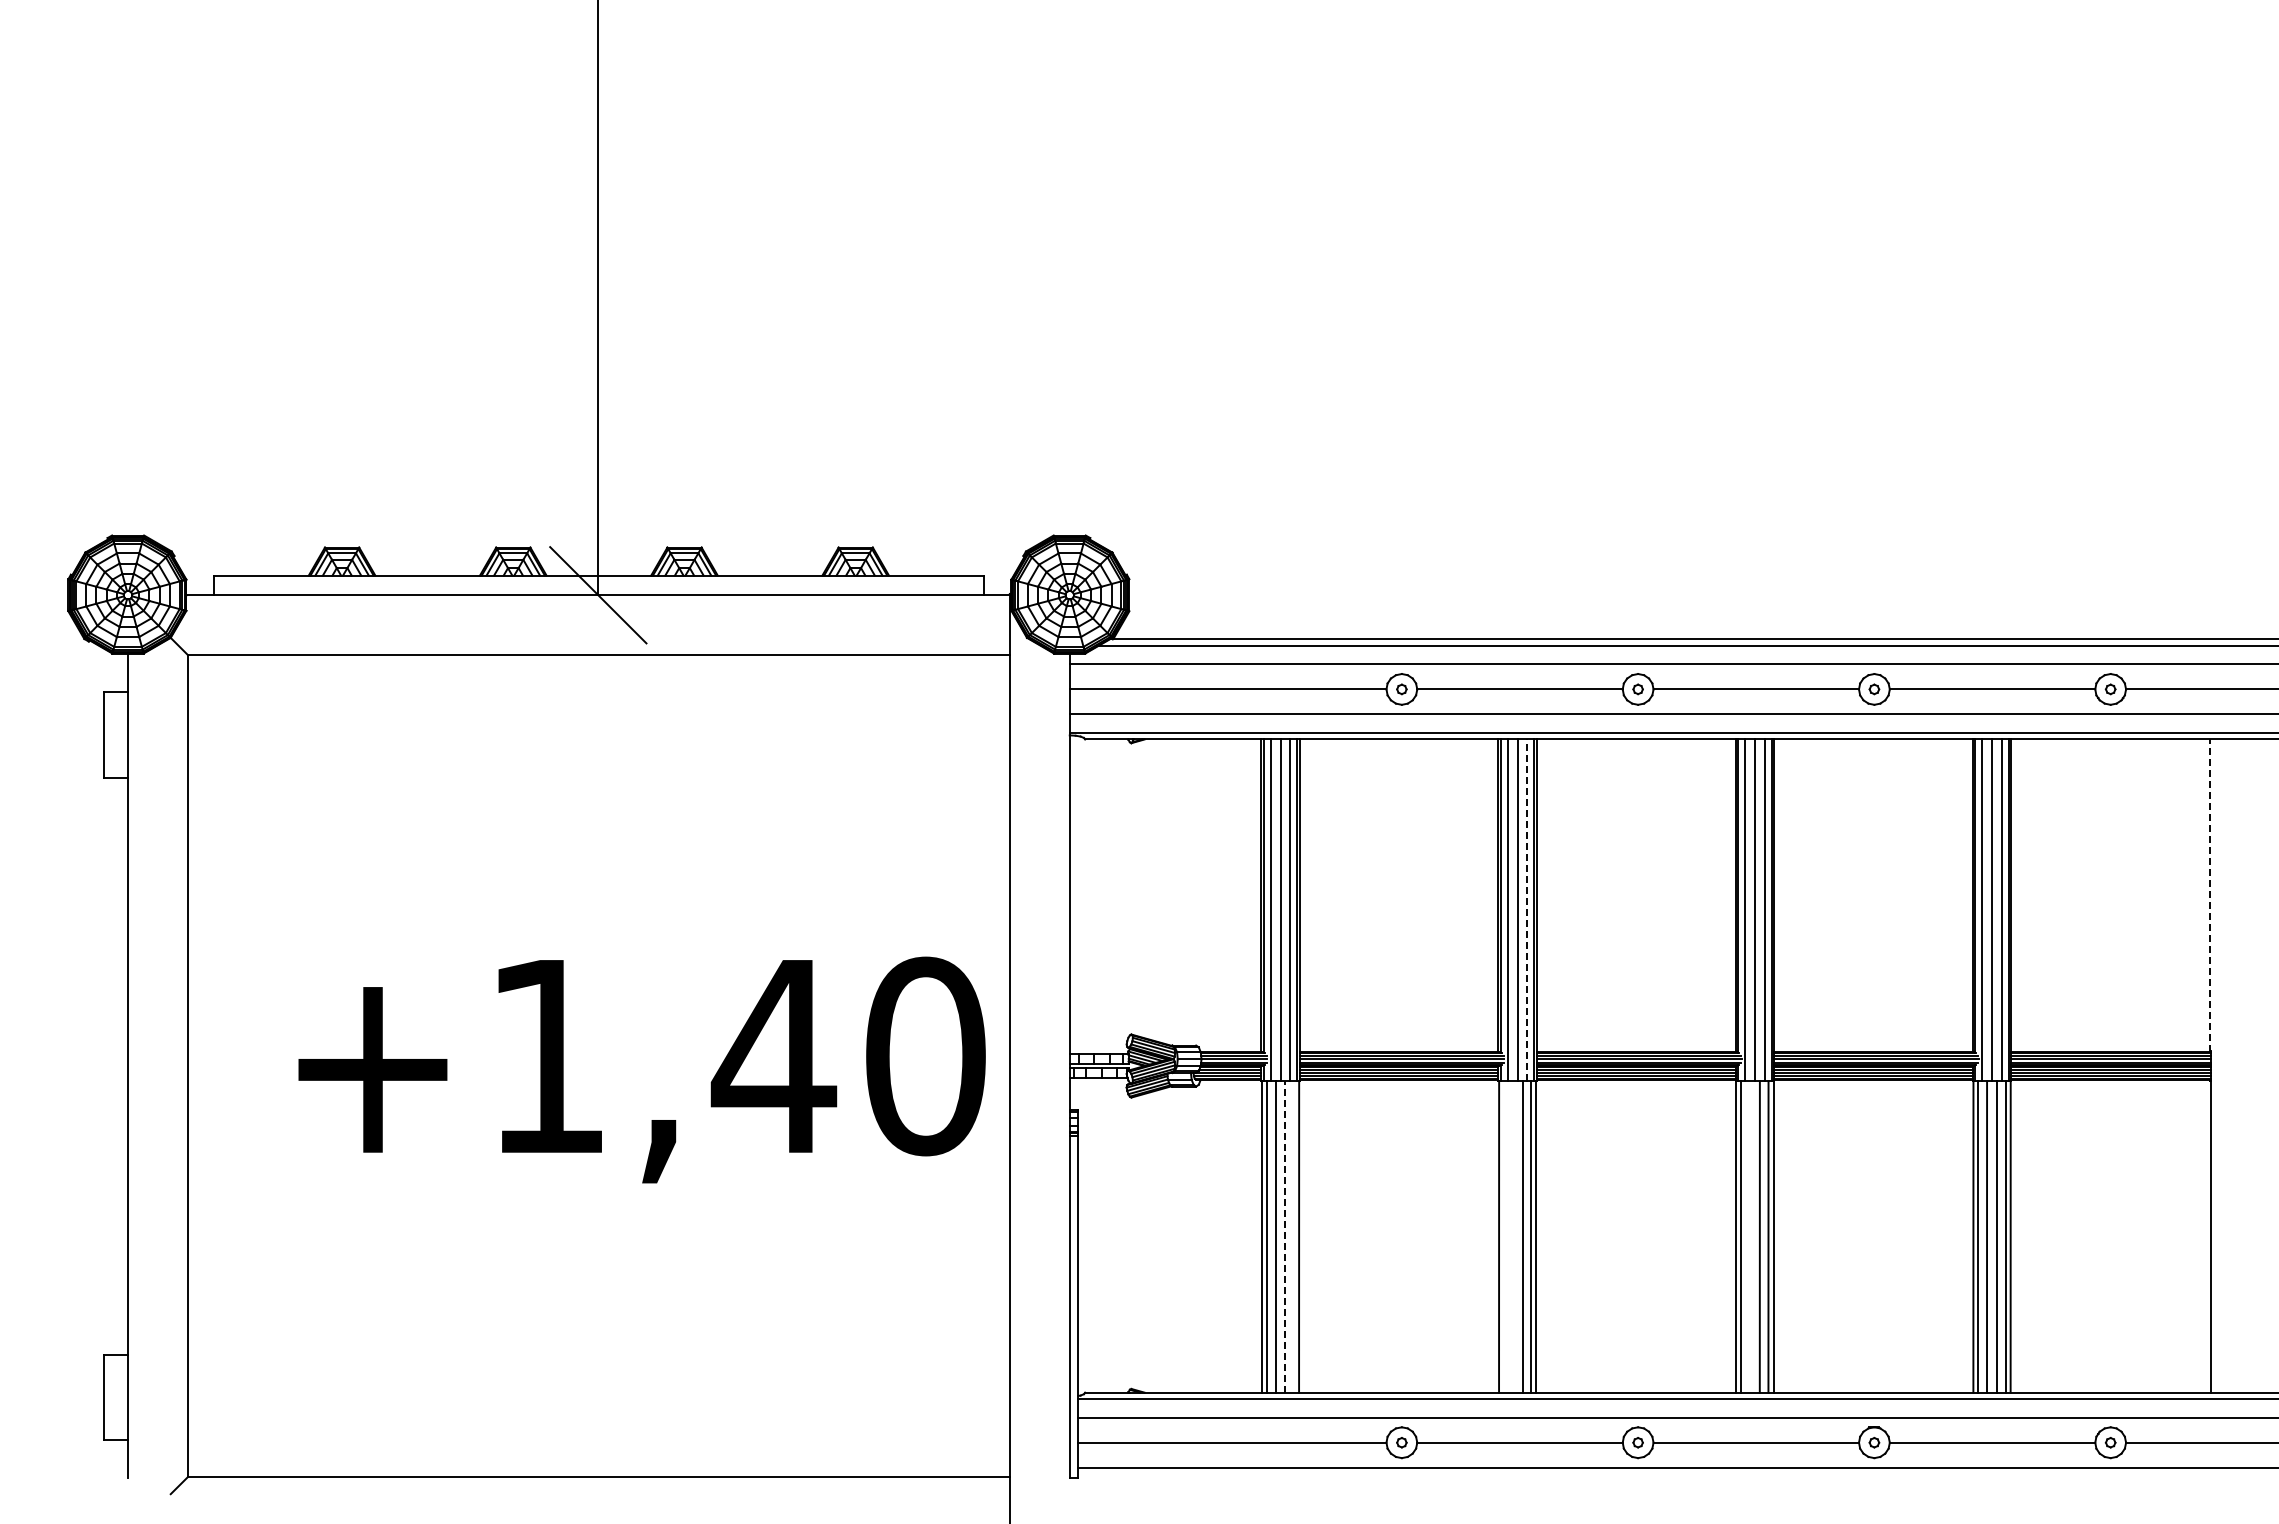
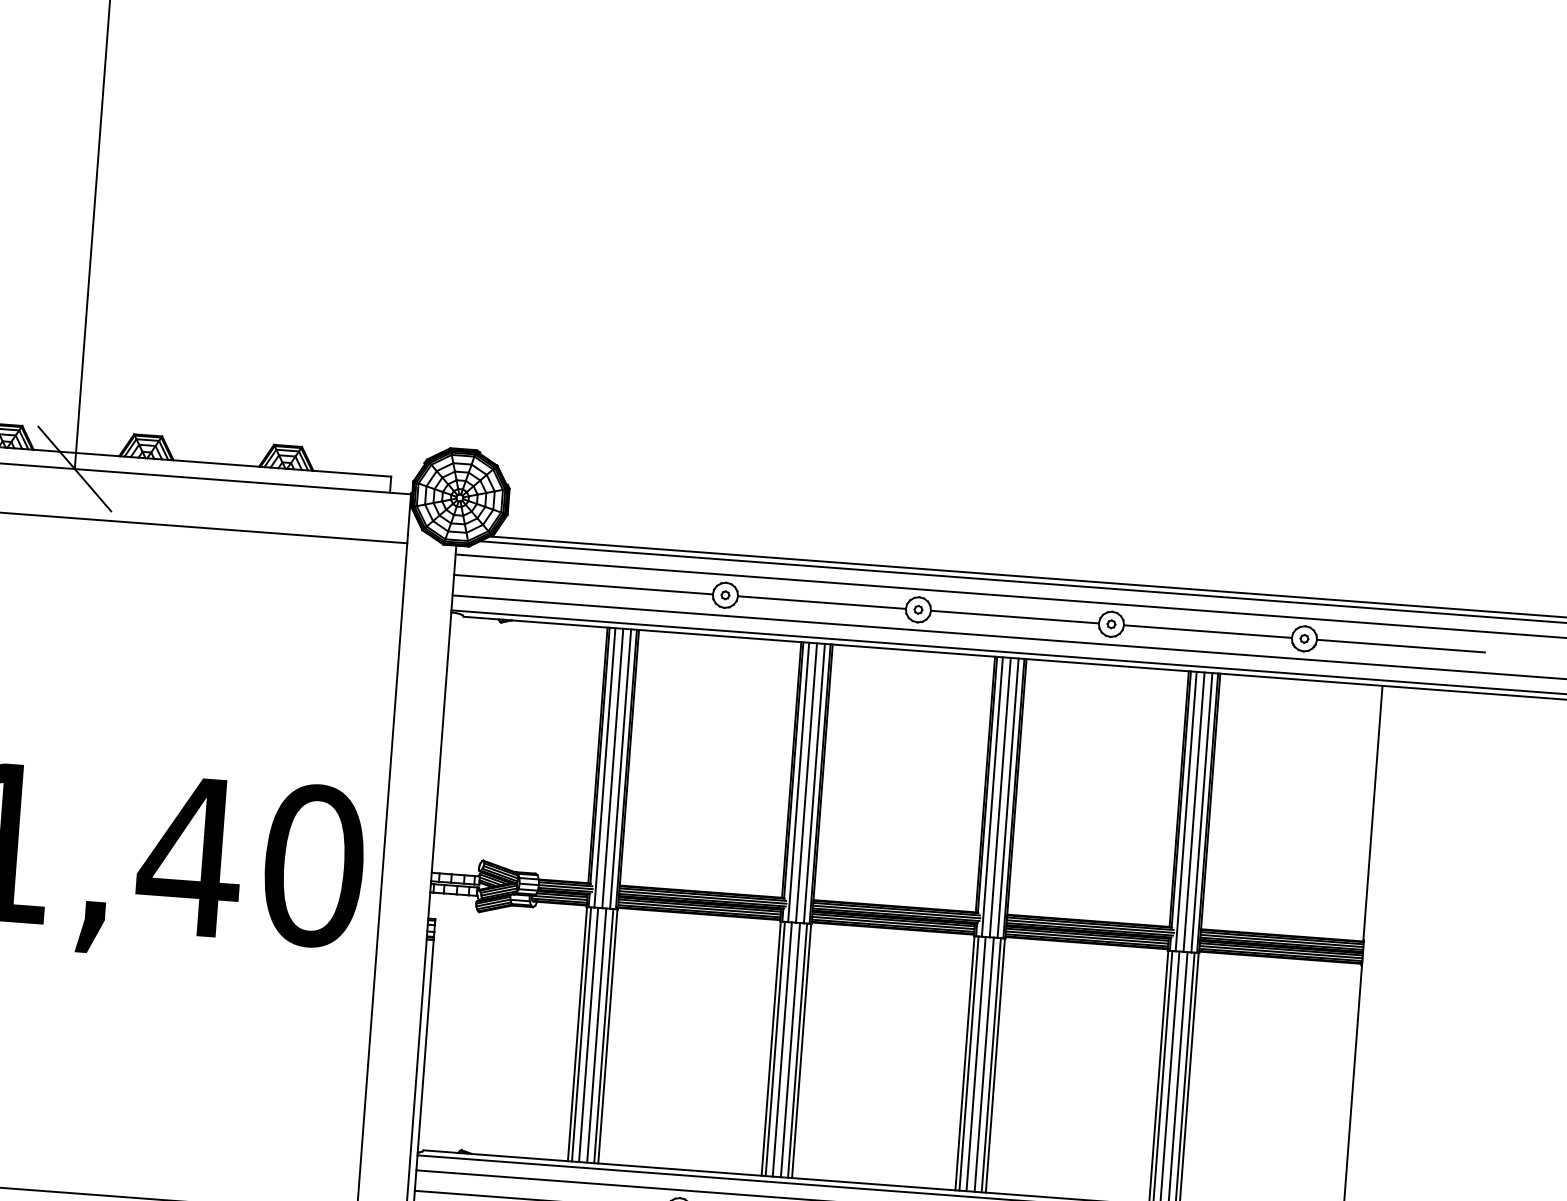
line: (2209, 895) -> (1372, 813), dashed -> solid
line: (1527, 910) -> (814, 783), dashed -> solid
line: (1294, 1236) -> (604, 1035), added
line: (1504, 1236) -> (775, 1048), added
line: (1512, 1236) -> (782, 1049), added
line: (1749, 1236) -> (975, 1063), added
line: (1285, 1237) -> (596, 1035), dashed -> solid

